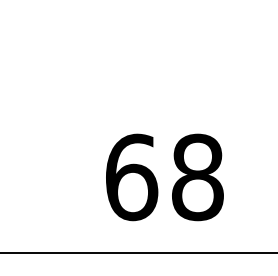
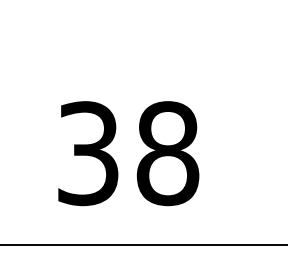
text: (132, 177) -> (89, 153), 68 -> 38

